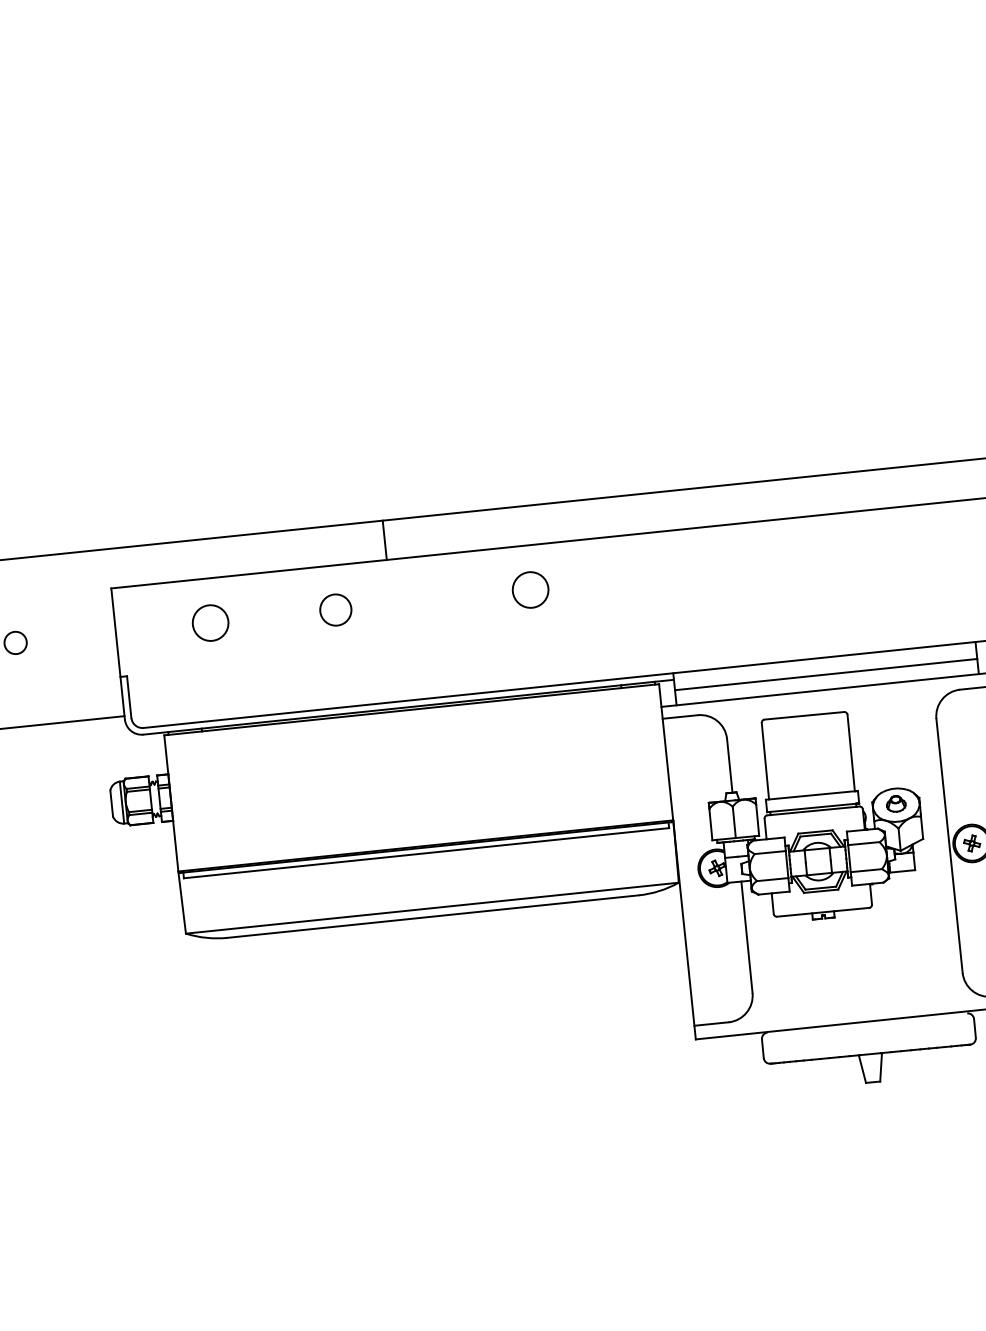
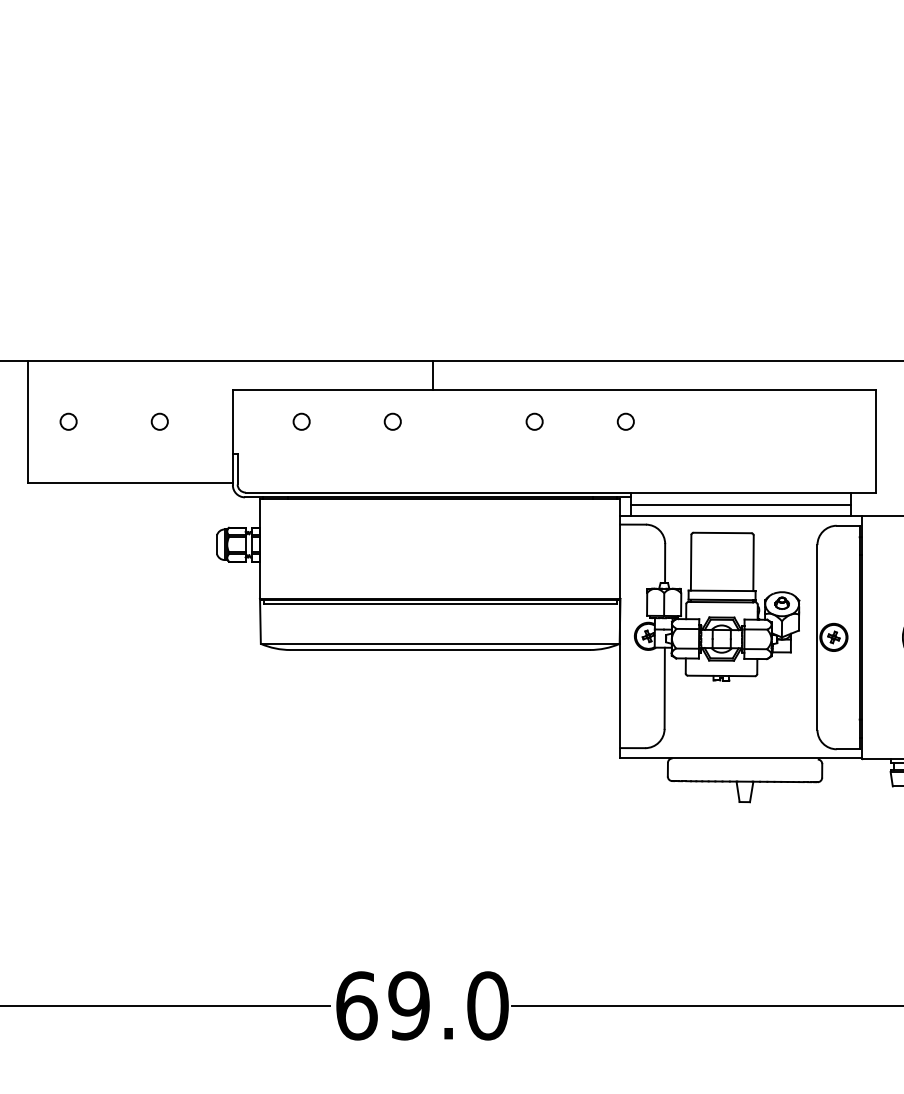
circle: (655, 576) -> (625, 421), added
circle: (530, 589) -> (534, 421), size x0.62
circle: (335, 609) -> (392, 421), size x0.71
circle: (210, 622) -> (301, 421), size x0.62

